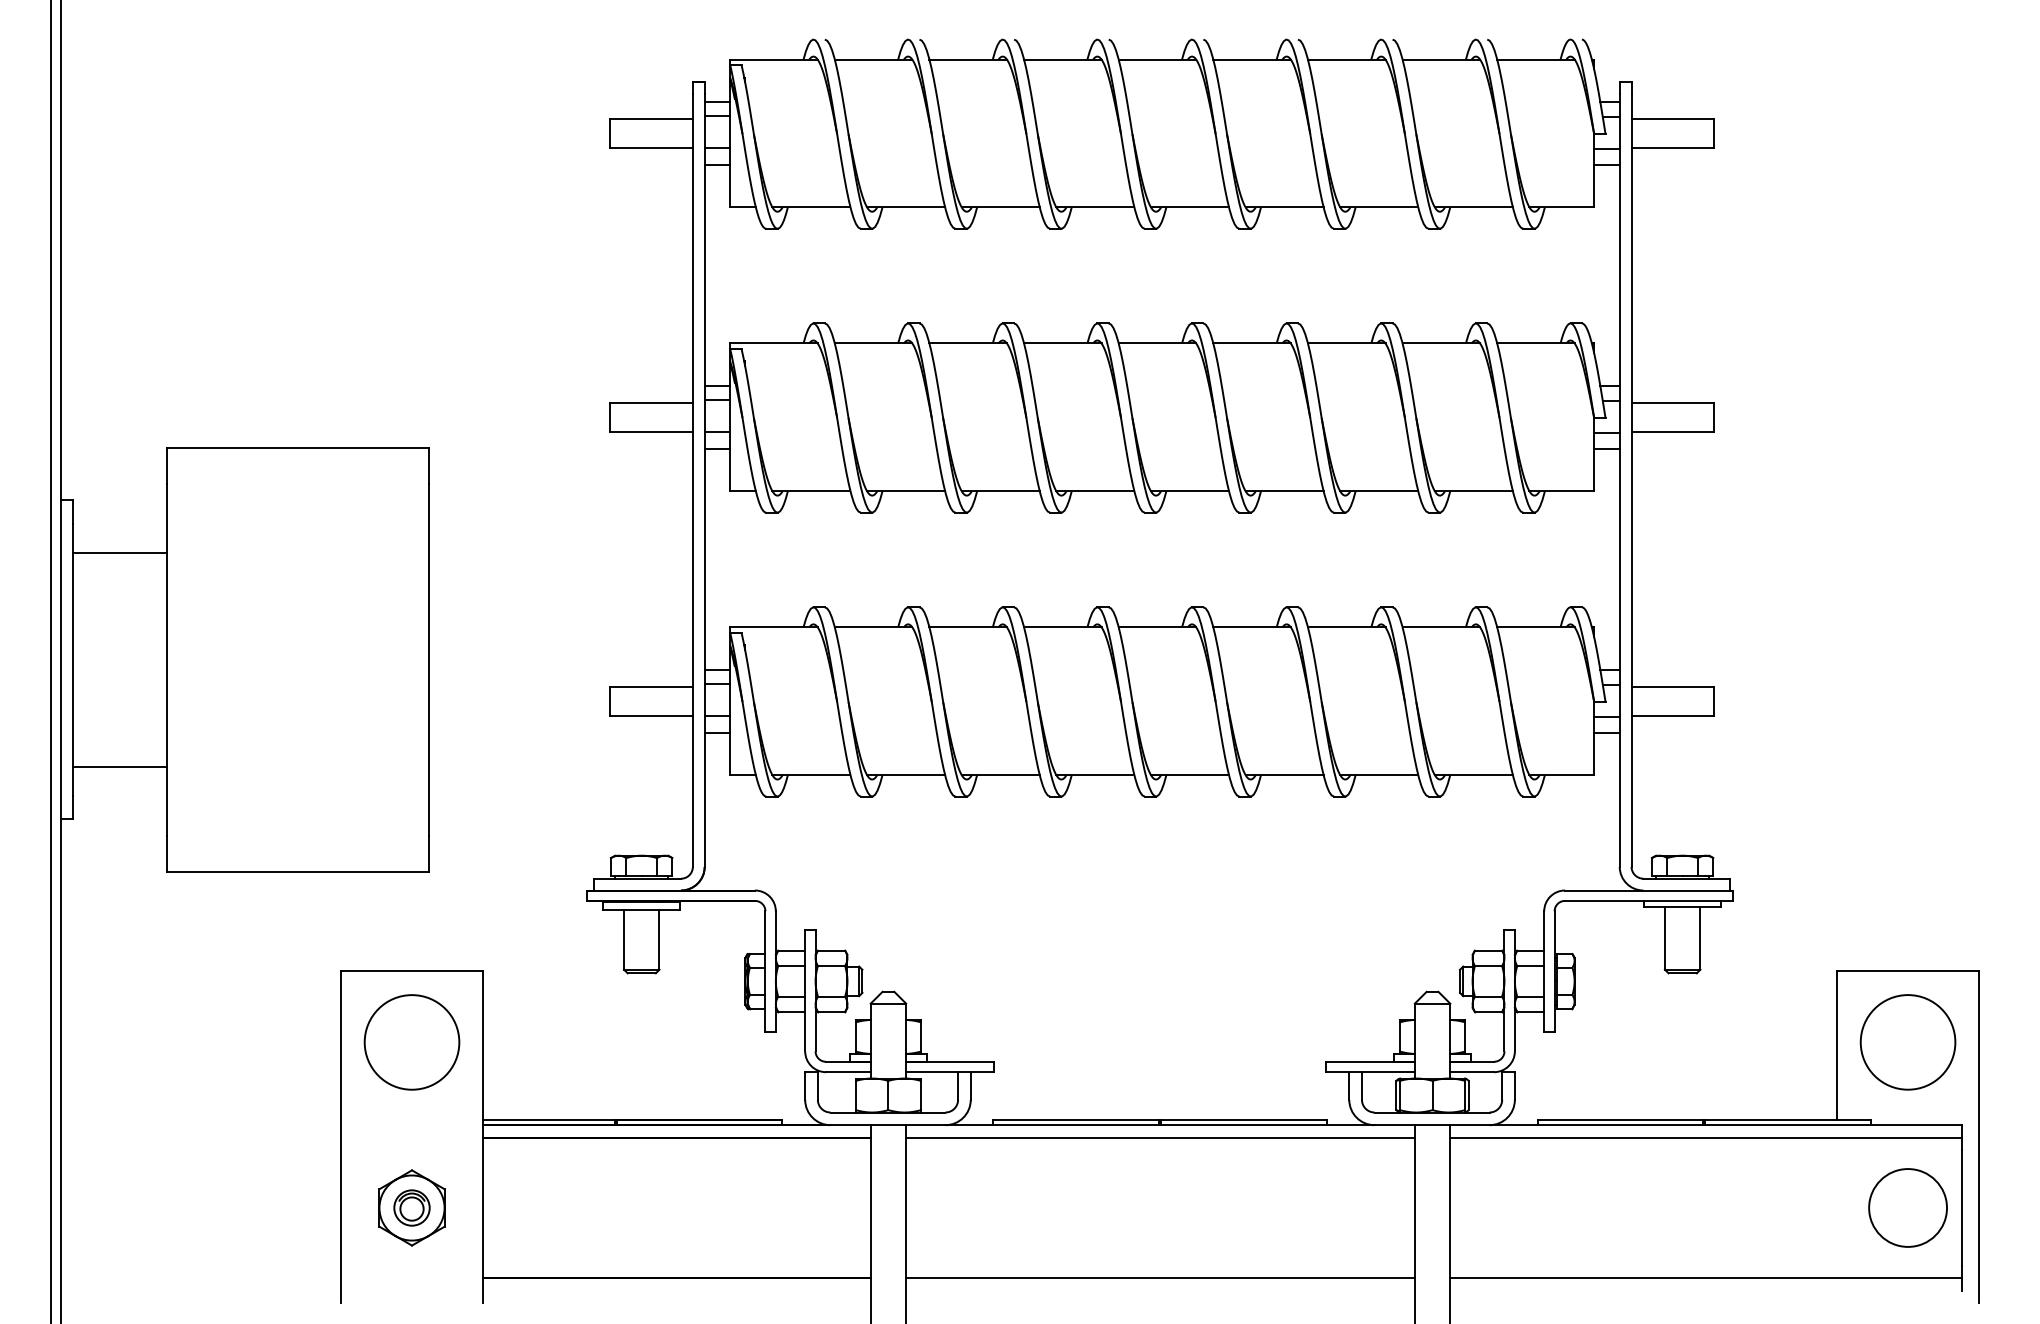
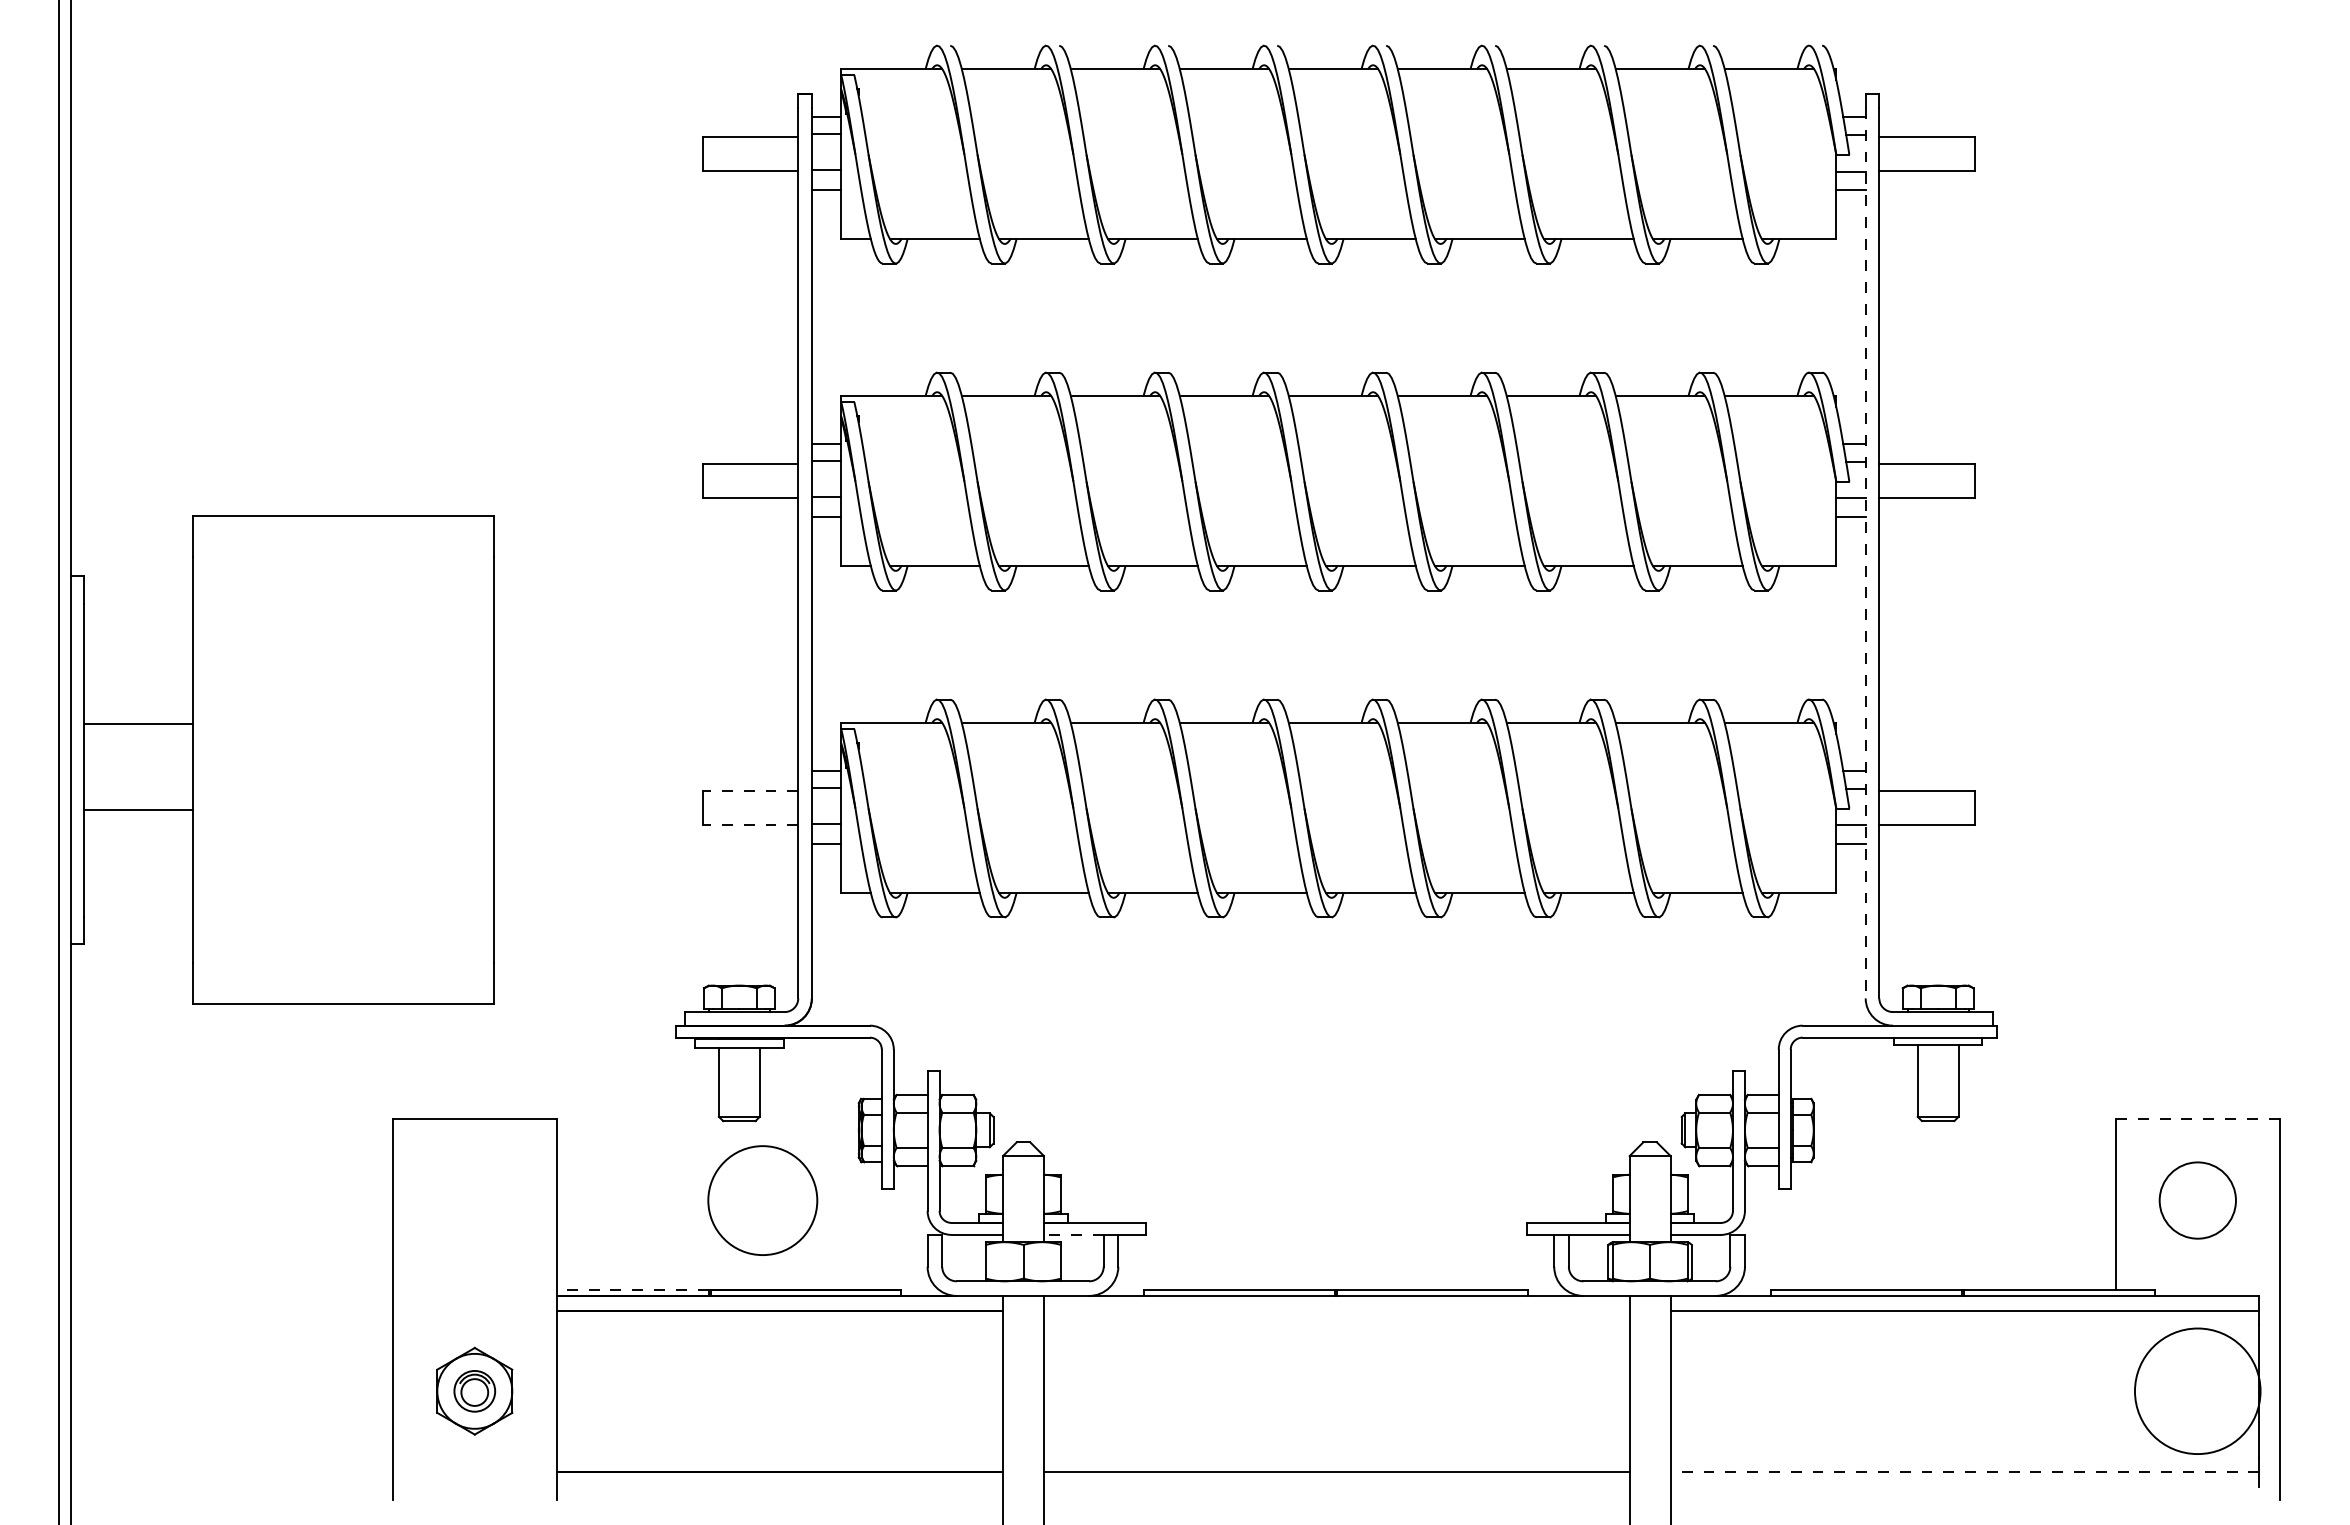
line: (1619, 480) -> (1865, 553), solid -> dashed
line: (120, 552) -> (138, 724), moved
line: (651, 686) -> (750, 790), solid -> dashed
line: (651, 715) -> (750, 824), solid -> dashed
line: (120, 767) -> (138, 809), moved
line: (1907, 971) -> (2197, 1118), solid -> dashed
circle: (411, 1042) -> (762, 1200), moved
circle: (1907, 1042) -> (2197, 1200), size x0.7
line: (931, 1071) -> (1073, 1234), solid -> dashed
line: (548, 1119) -> (632, 1289), solid -> dashed
line: (1160, 1137) -> (1336, 1310), removed
circle: (1907, 1208) -> (2197, 1391), size x1.4
line: (1705, 1278) -> (1964, 1472), solid -> dashed

